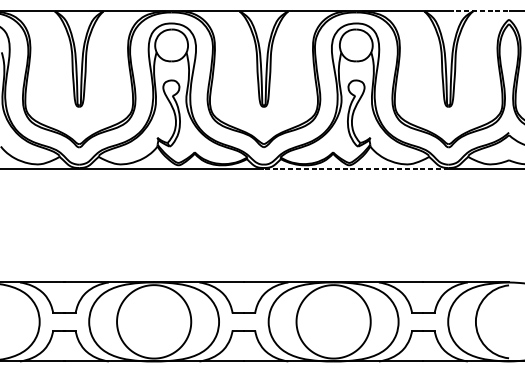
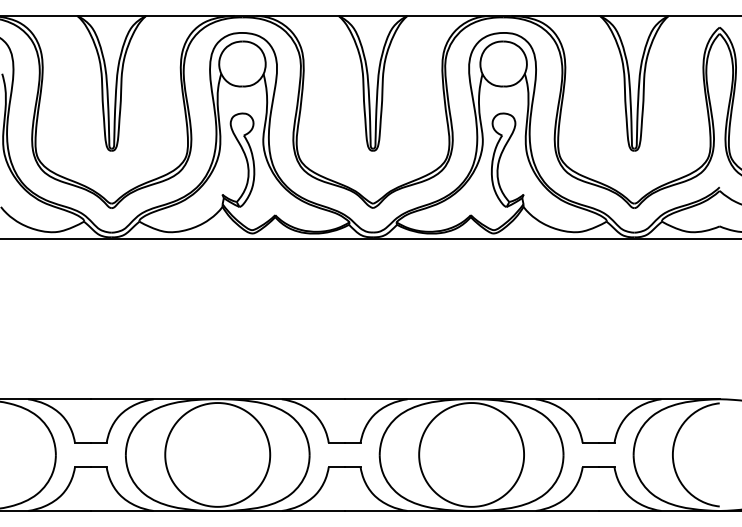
line: (479, 11) -> (677, 15), dashed -> solid
line: (356, 169) -> (503, 239), dashed -> solid

